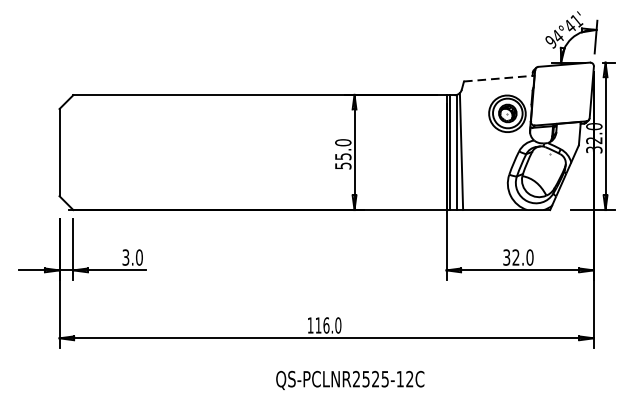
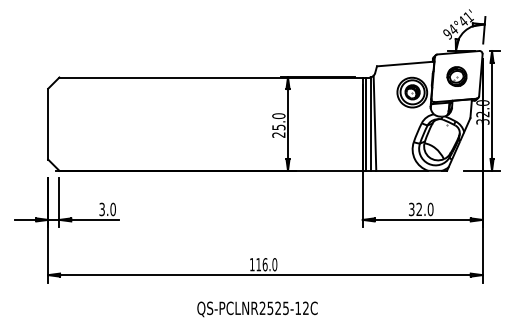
line: (499, 79) -> (405, 64), dashed -> solid
part: (561, 93) -> (456, 76), added
text: (342, 165) -> (278, 134), 55.0 -> 25.0
text: (350, 380) -> (257, 309), moved

